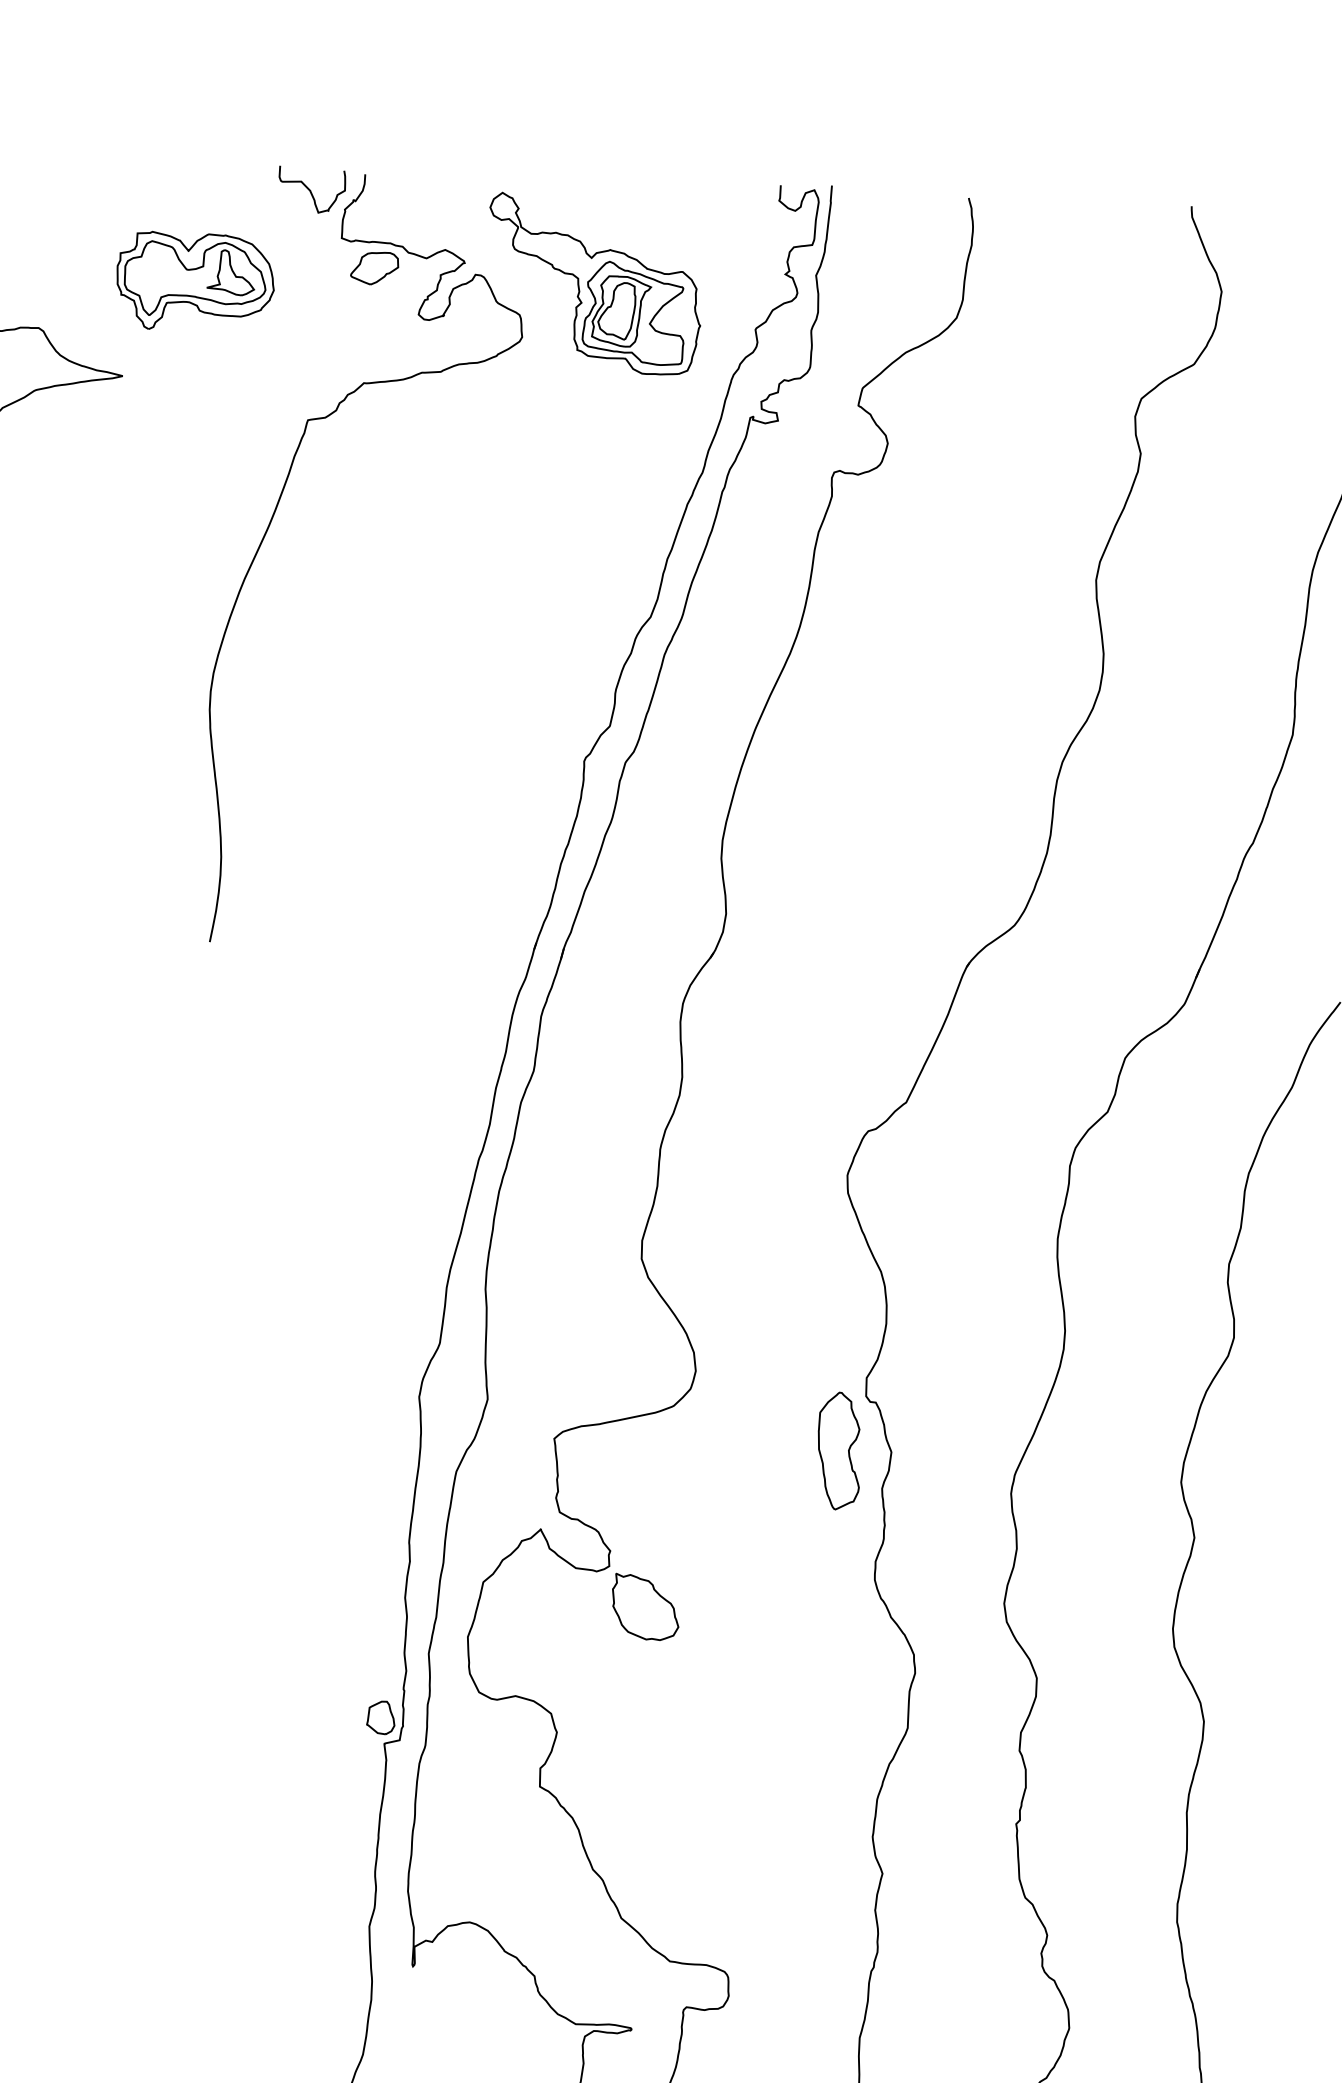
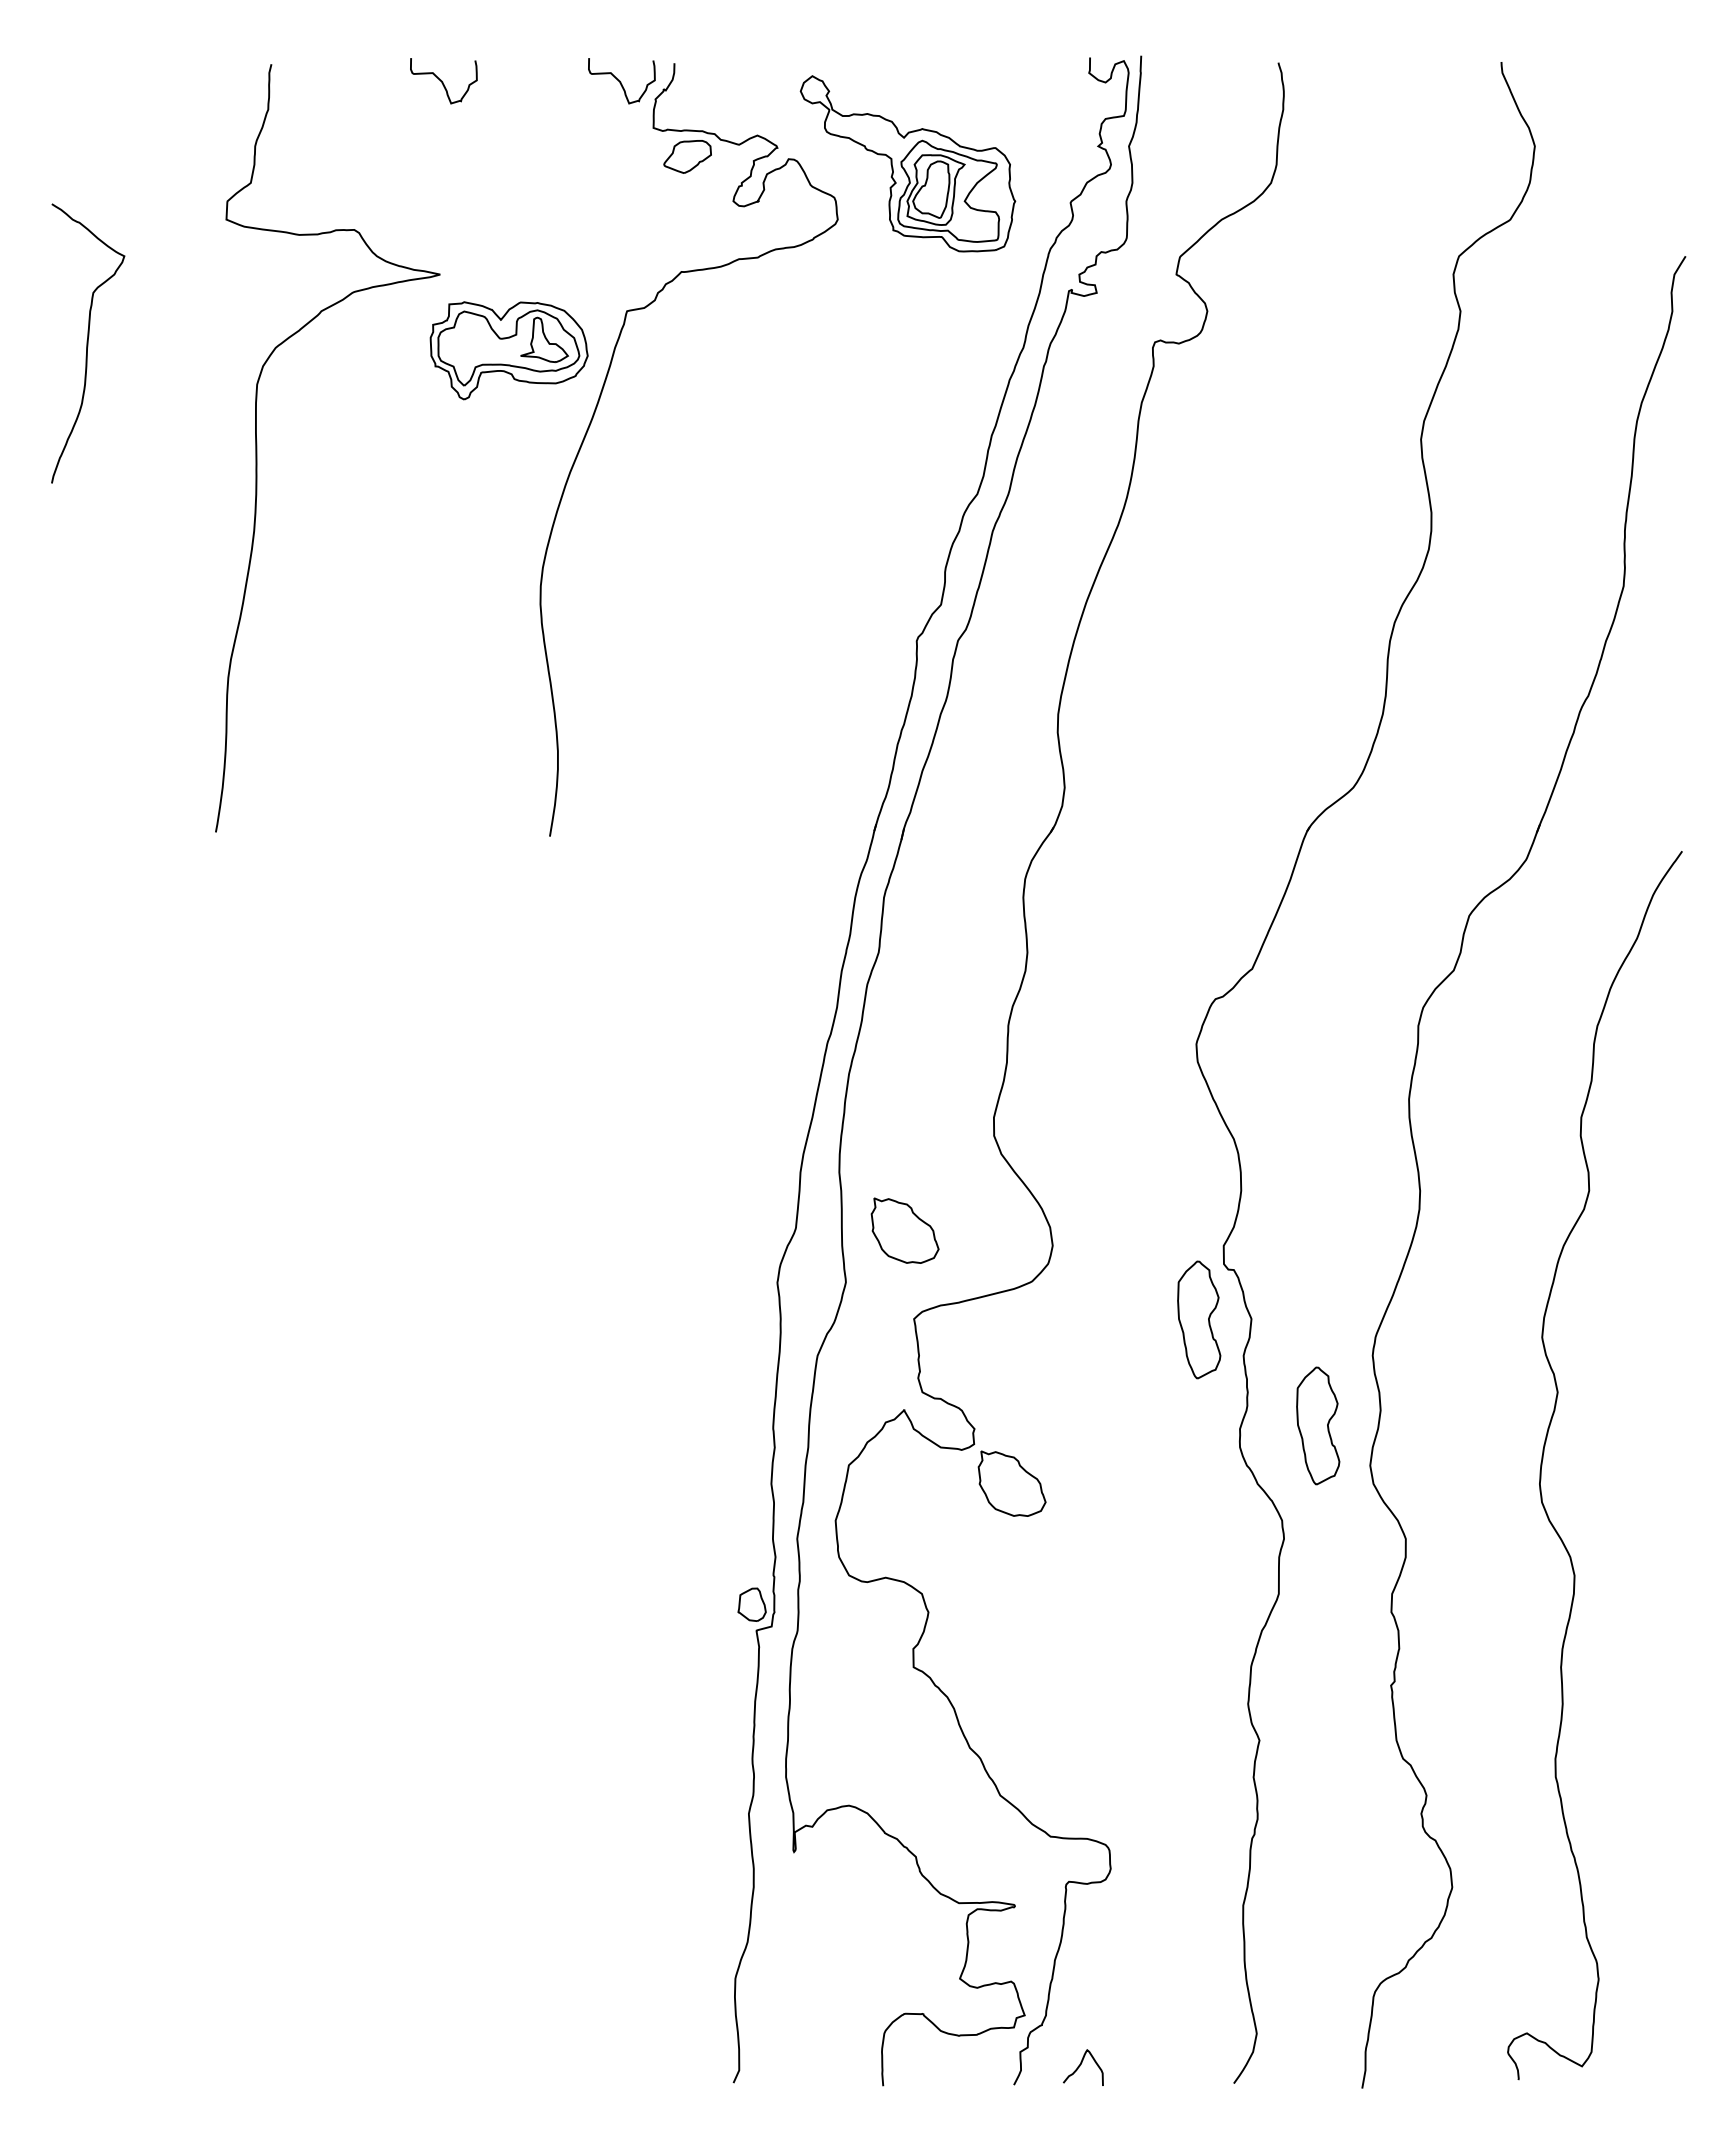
curve: (132, 183) -> (442, 81), added
part: (194, 281) -> (508, 350), moved
part: (548, 1349) -> (904, 1230), added
part: (954, 1561) -> (1318, 1425), added

